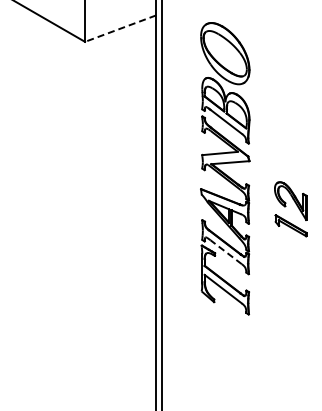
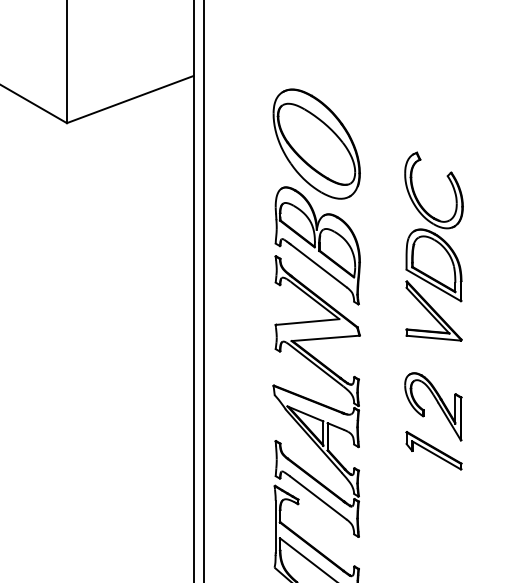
line: (120, 28) -> (130, 99), dashed -> solid
part: (291, 110) -> (434, 245), added
line: (226, 252) -> (318, 498), dashed -> solid

